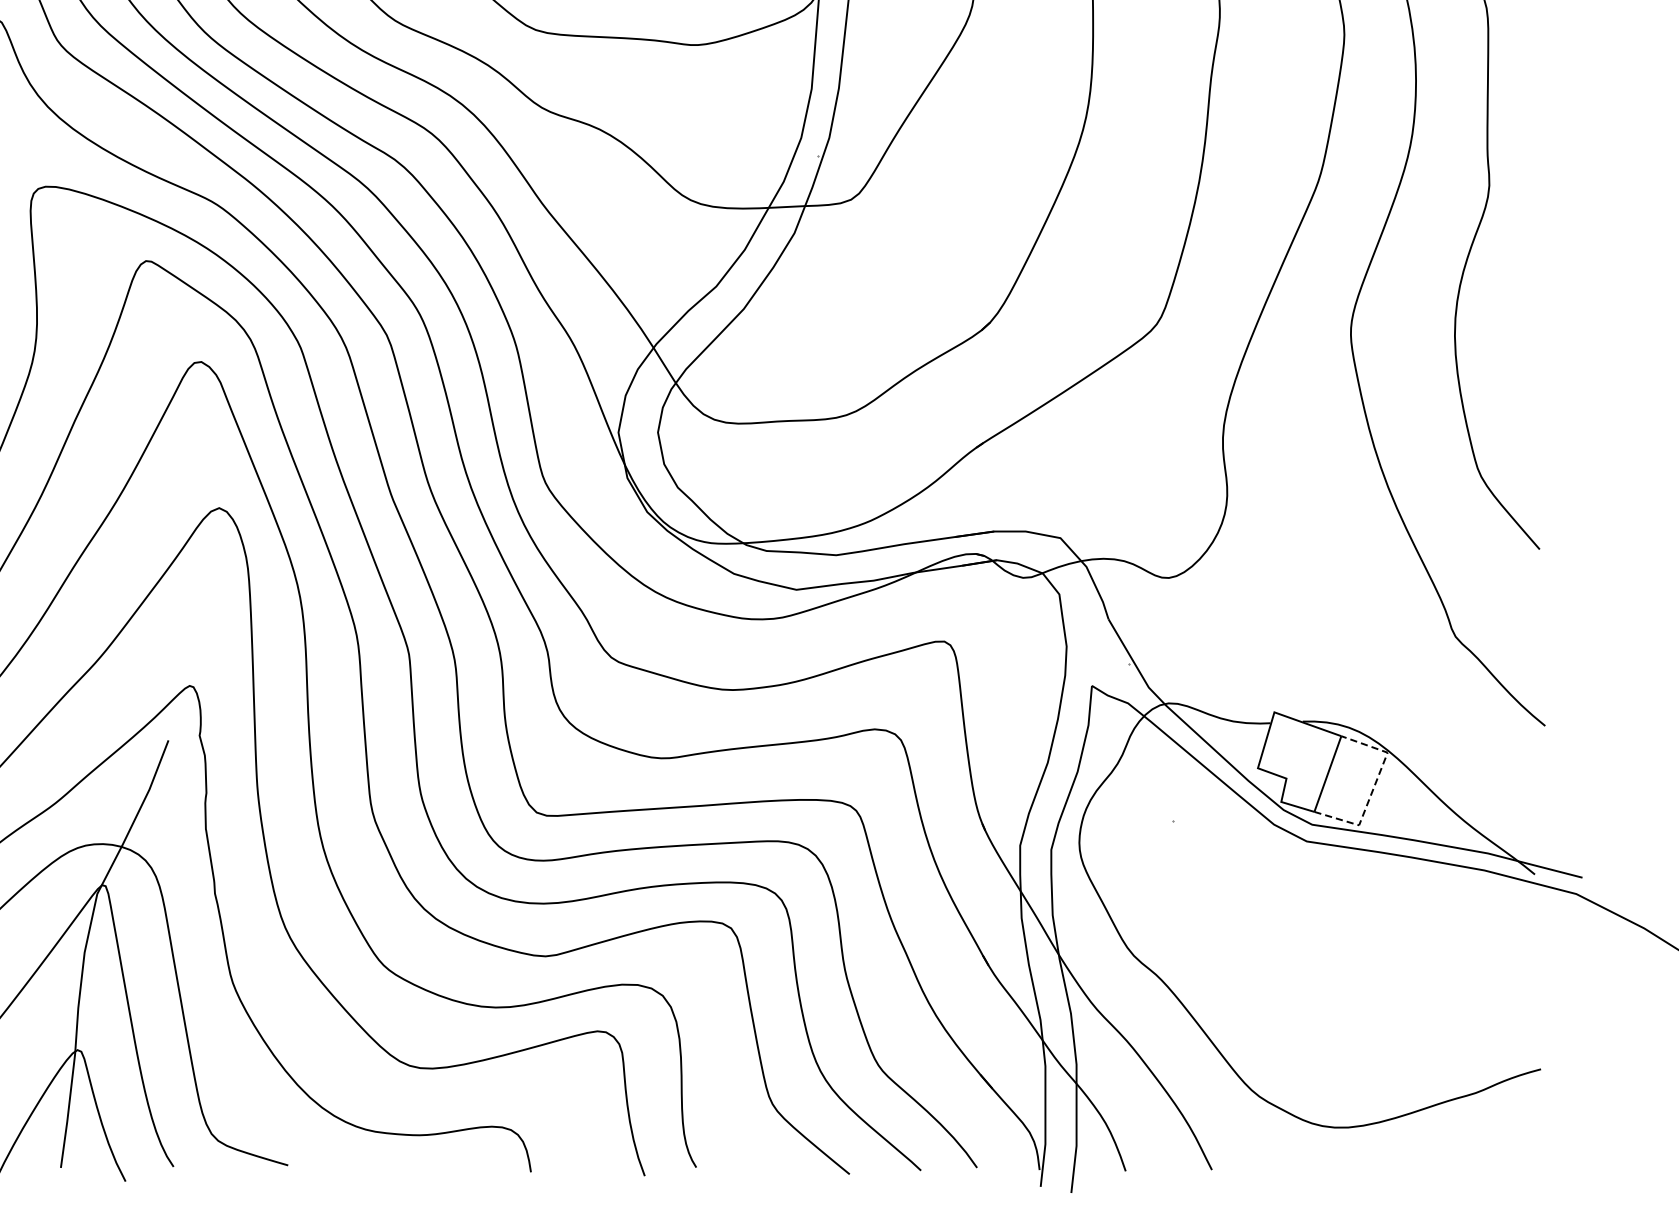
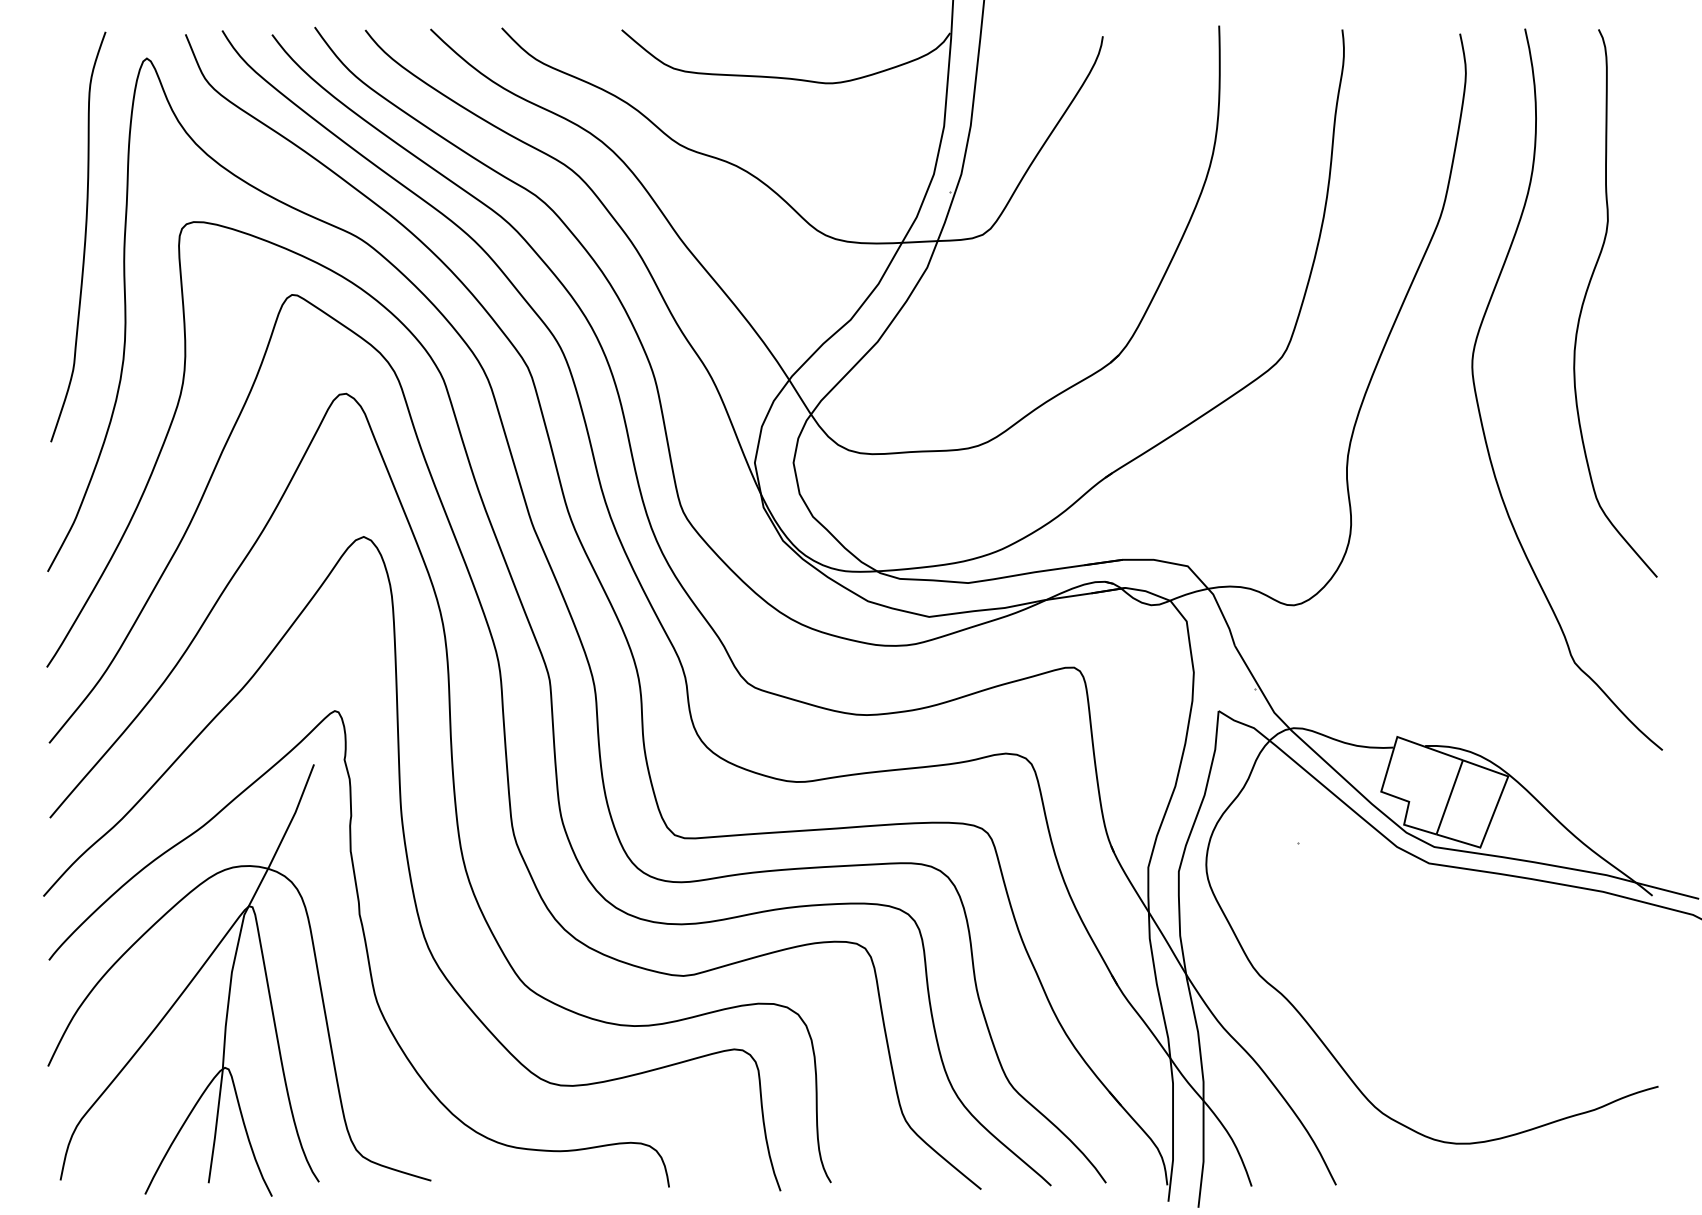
line: (1373, 787) -> (1494, 810), dashed -> solid

